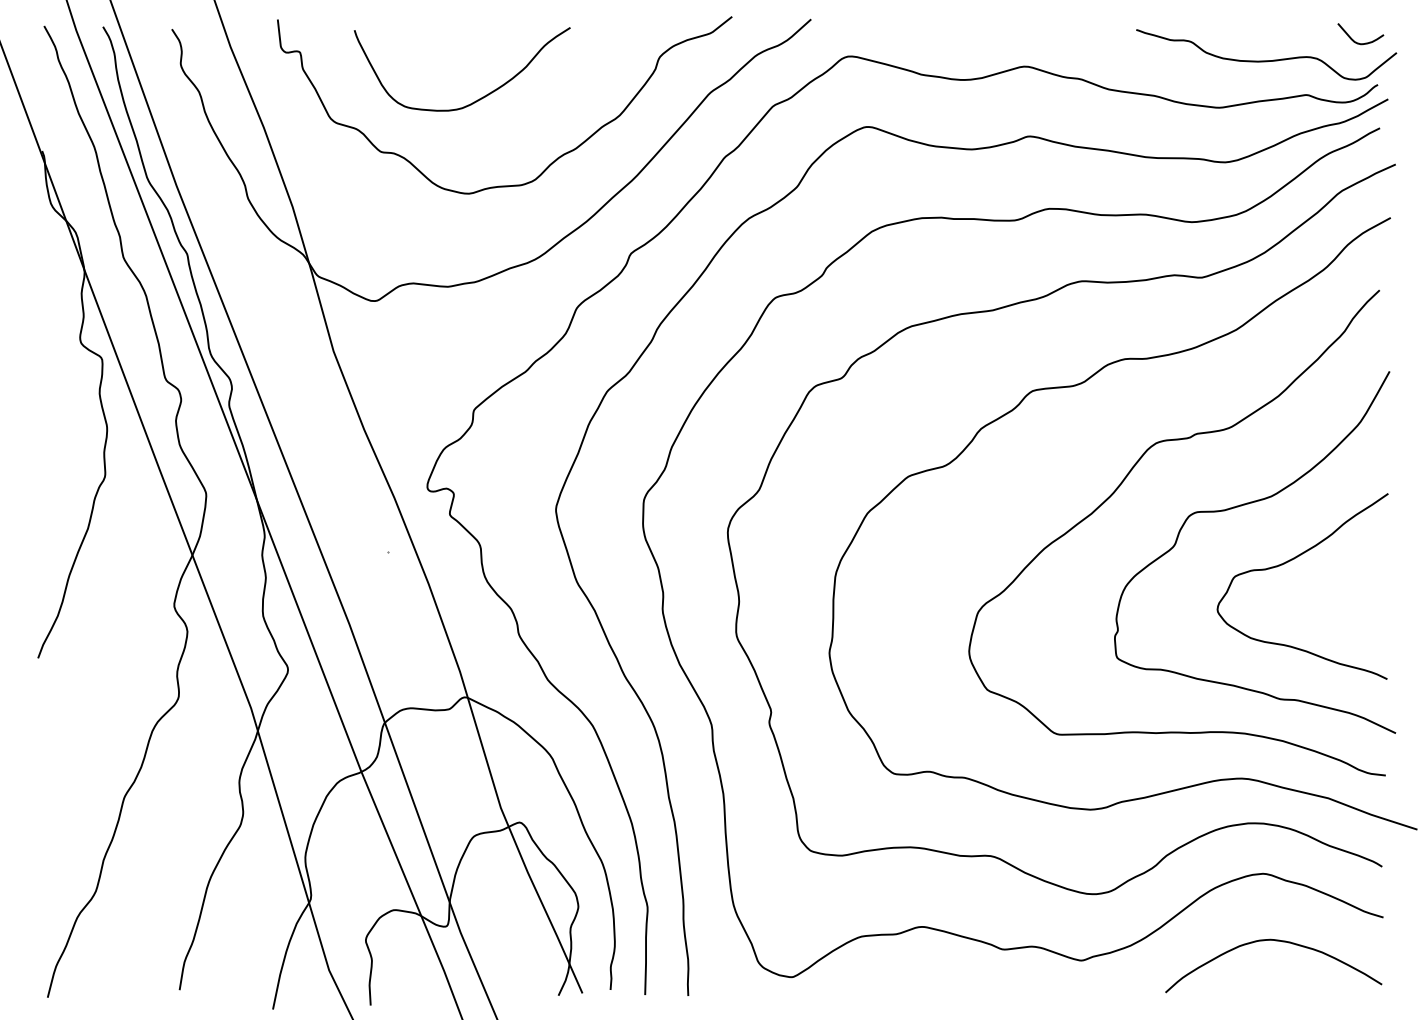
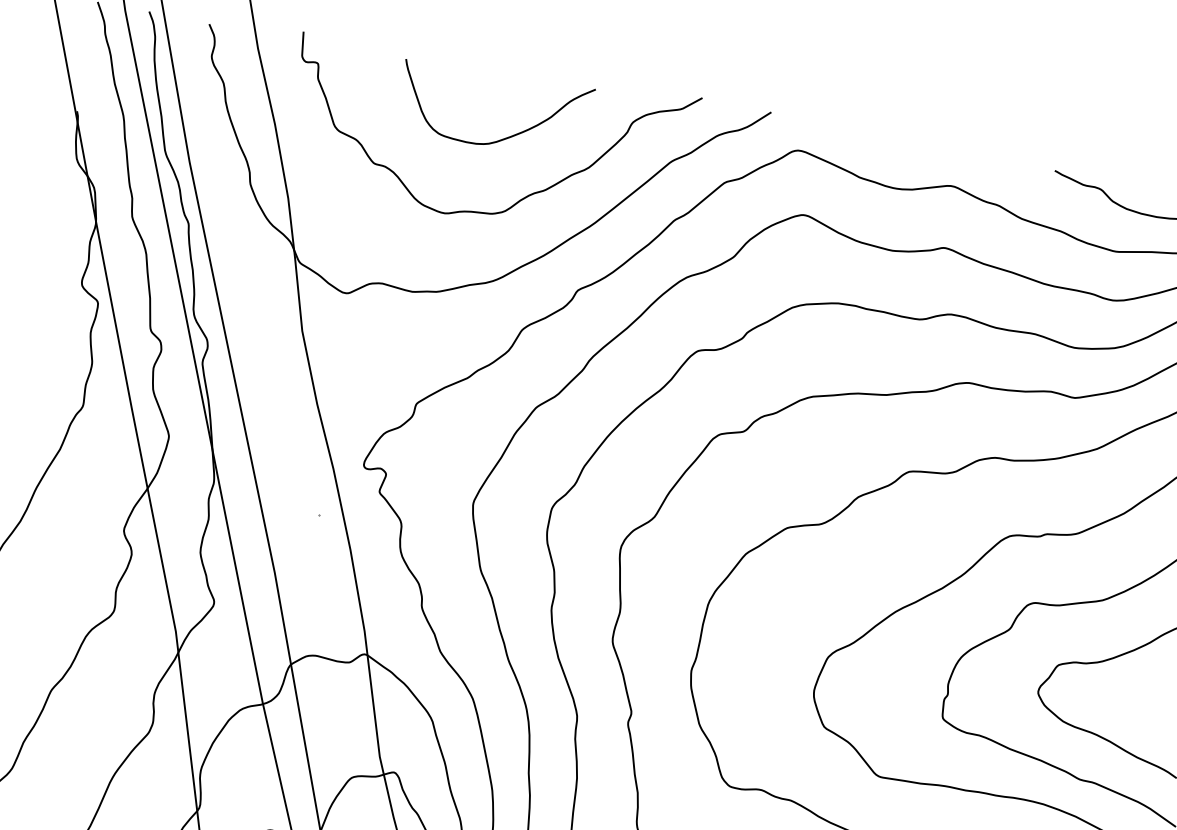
curve: (477, 99) -> (503, 138), moved

